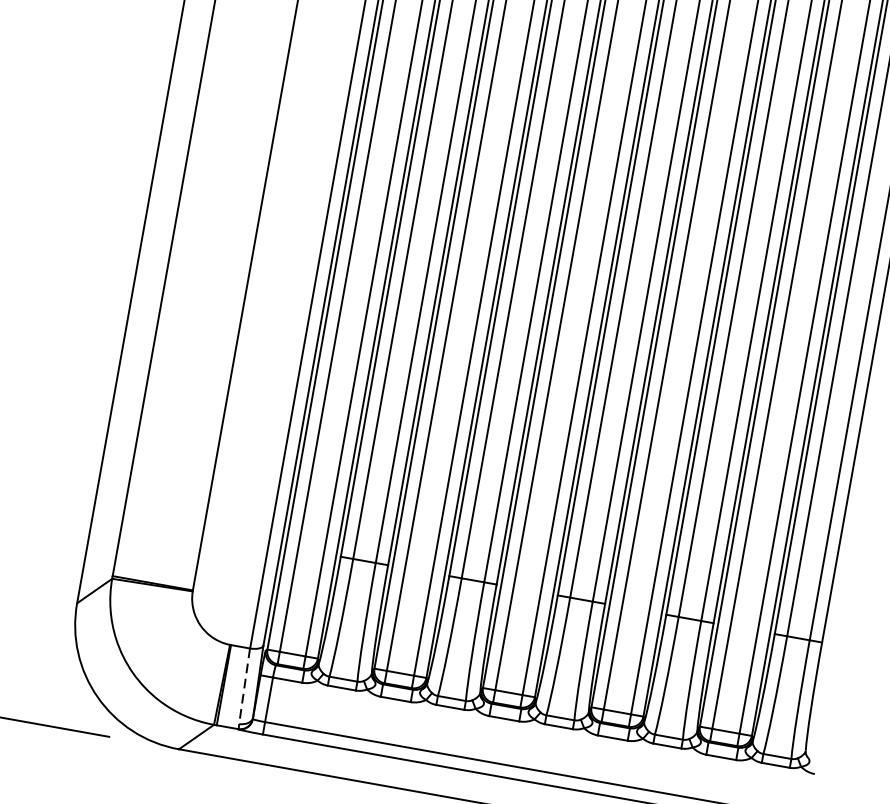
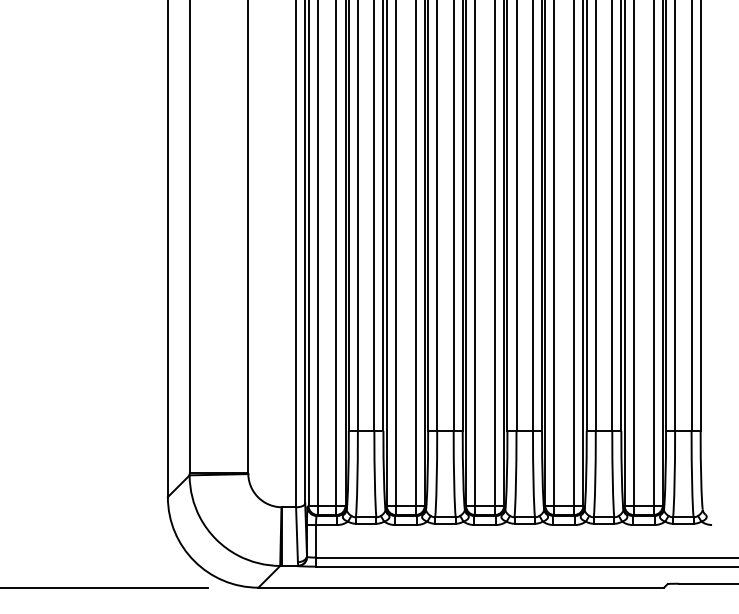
line: (245, 687) -> (297, 535), dashed -> solid

